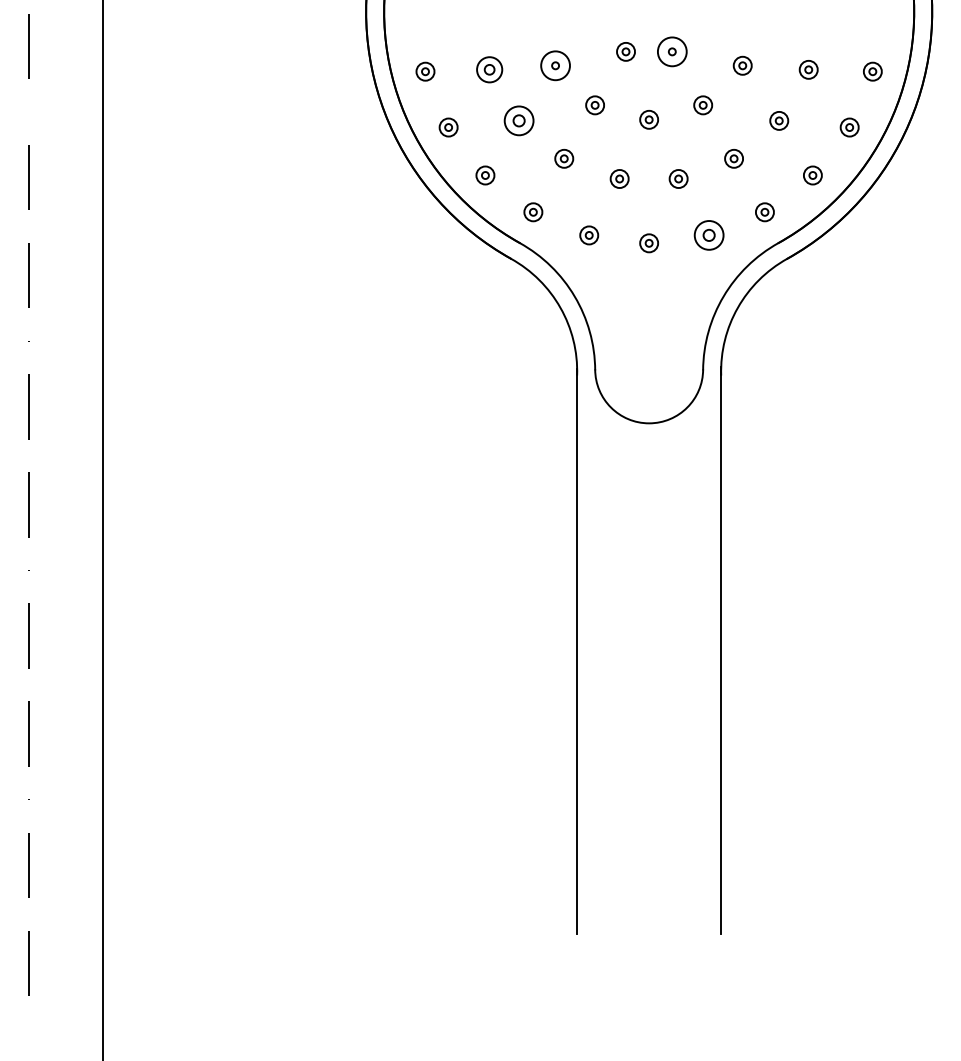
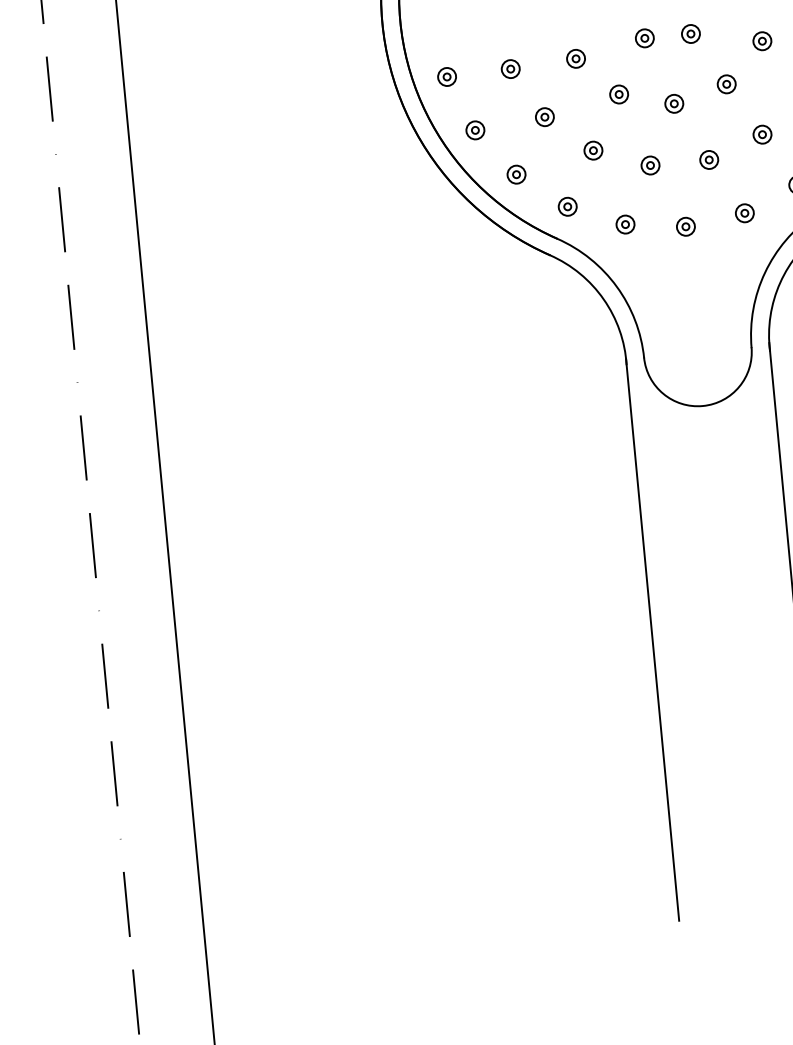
circle: (672, 51) -> (691, 33), size x0.62
circle: (555, 65) -> (575, 58), size x0.62
part: (489, 69) -> (510, 68), size x0.71
part: (518, 120) -> (544, 116), size x0.62
part: (708, 235) -> (744, 213), size x0.62

